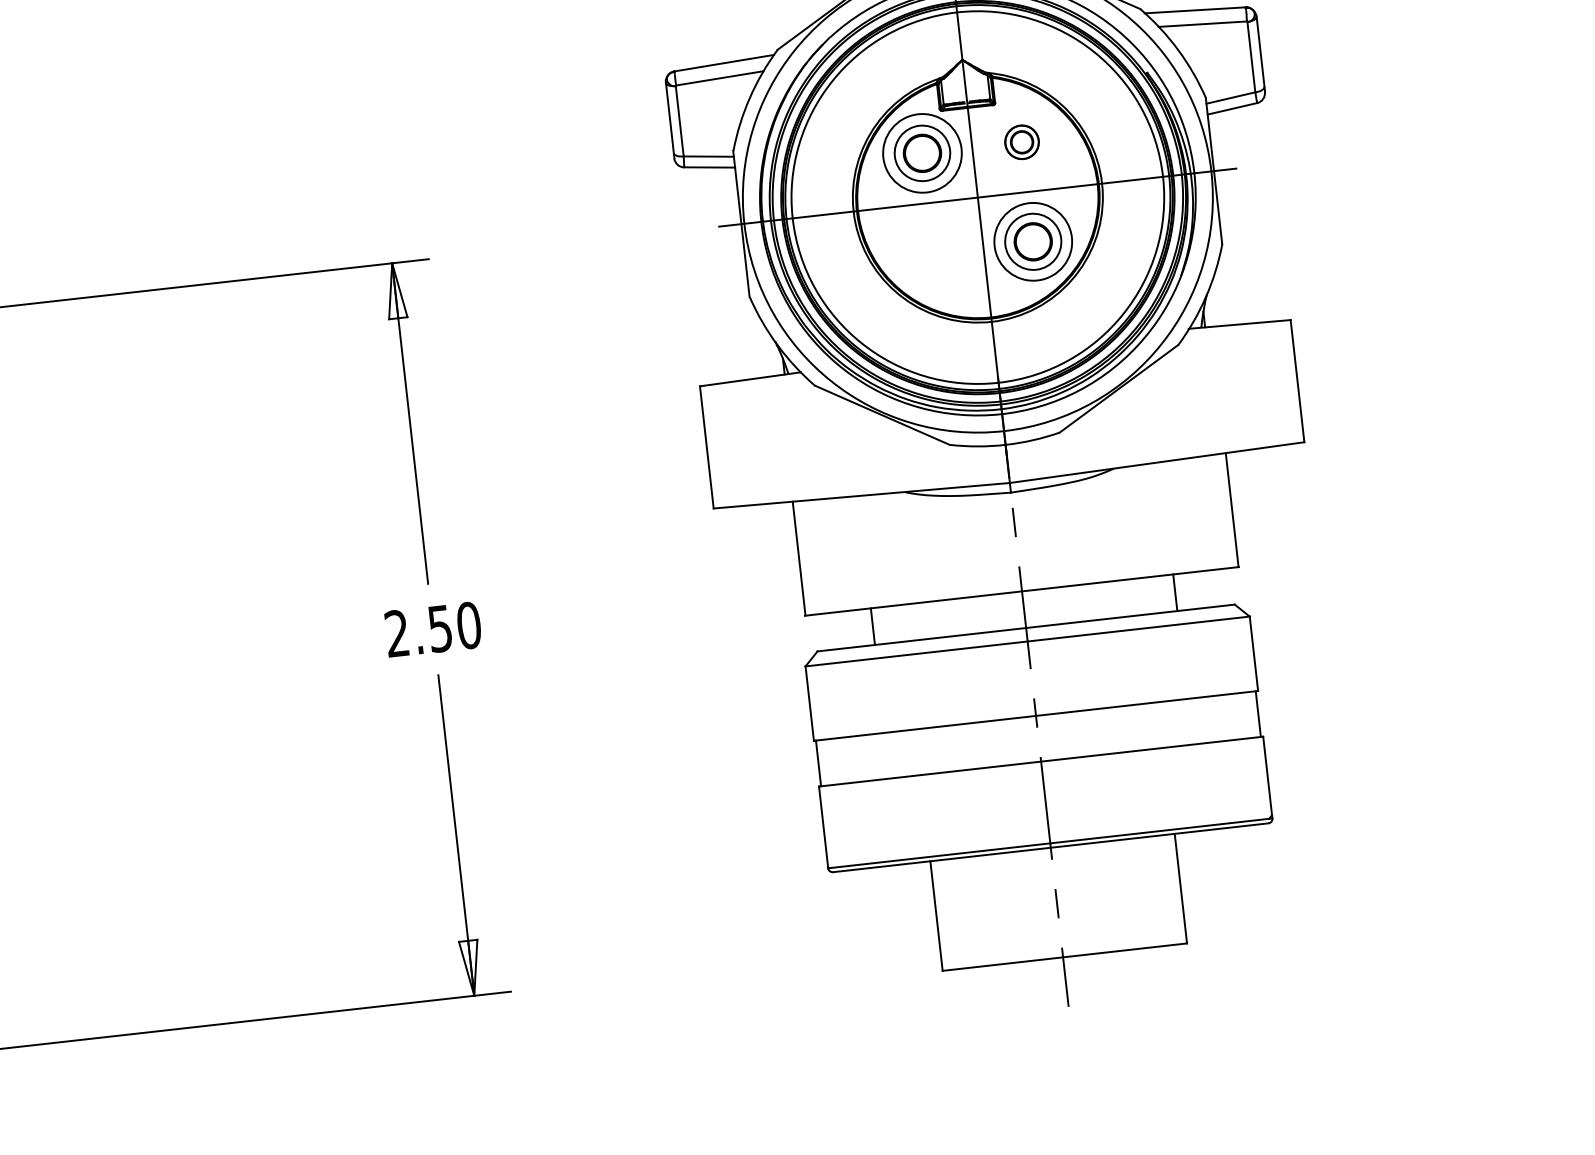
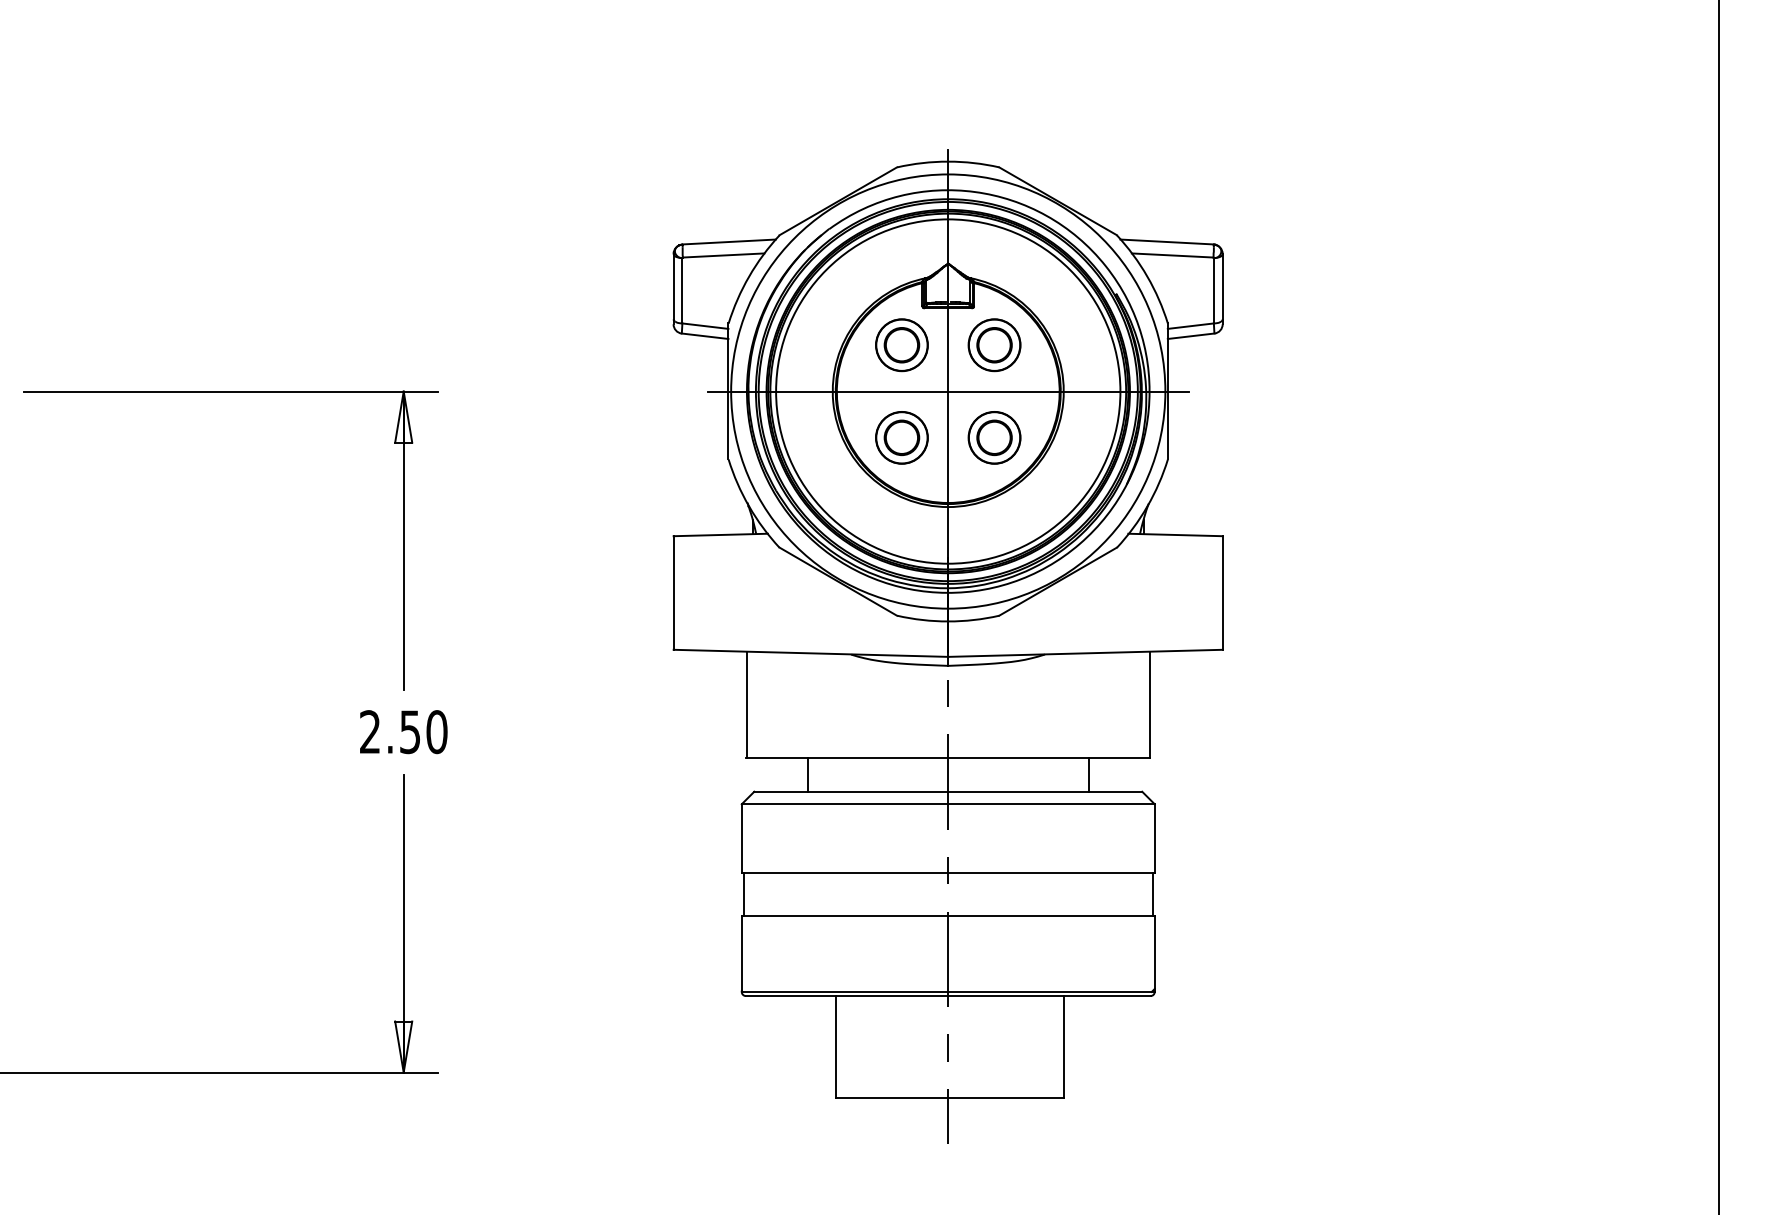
part: (1022, 142) -> (994, 345), size x1.67
circle: (922, 153) -> (901, 345), size x0.71
circle: (1033, 241) -> (994, 437), size x0.71
part: (933, 252) -> (901, 437), added

